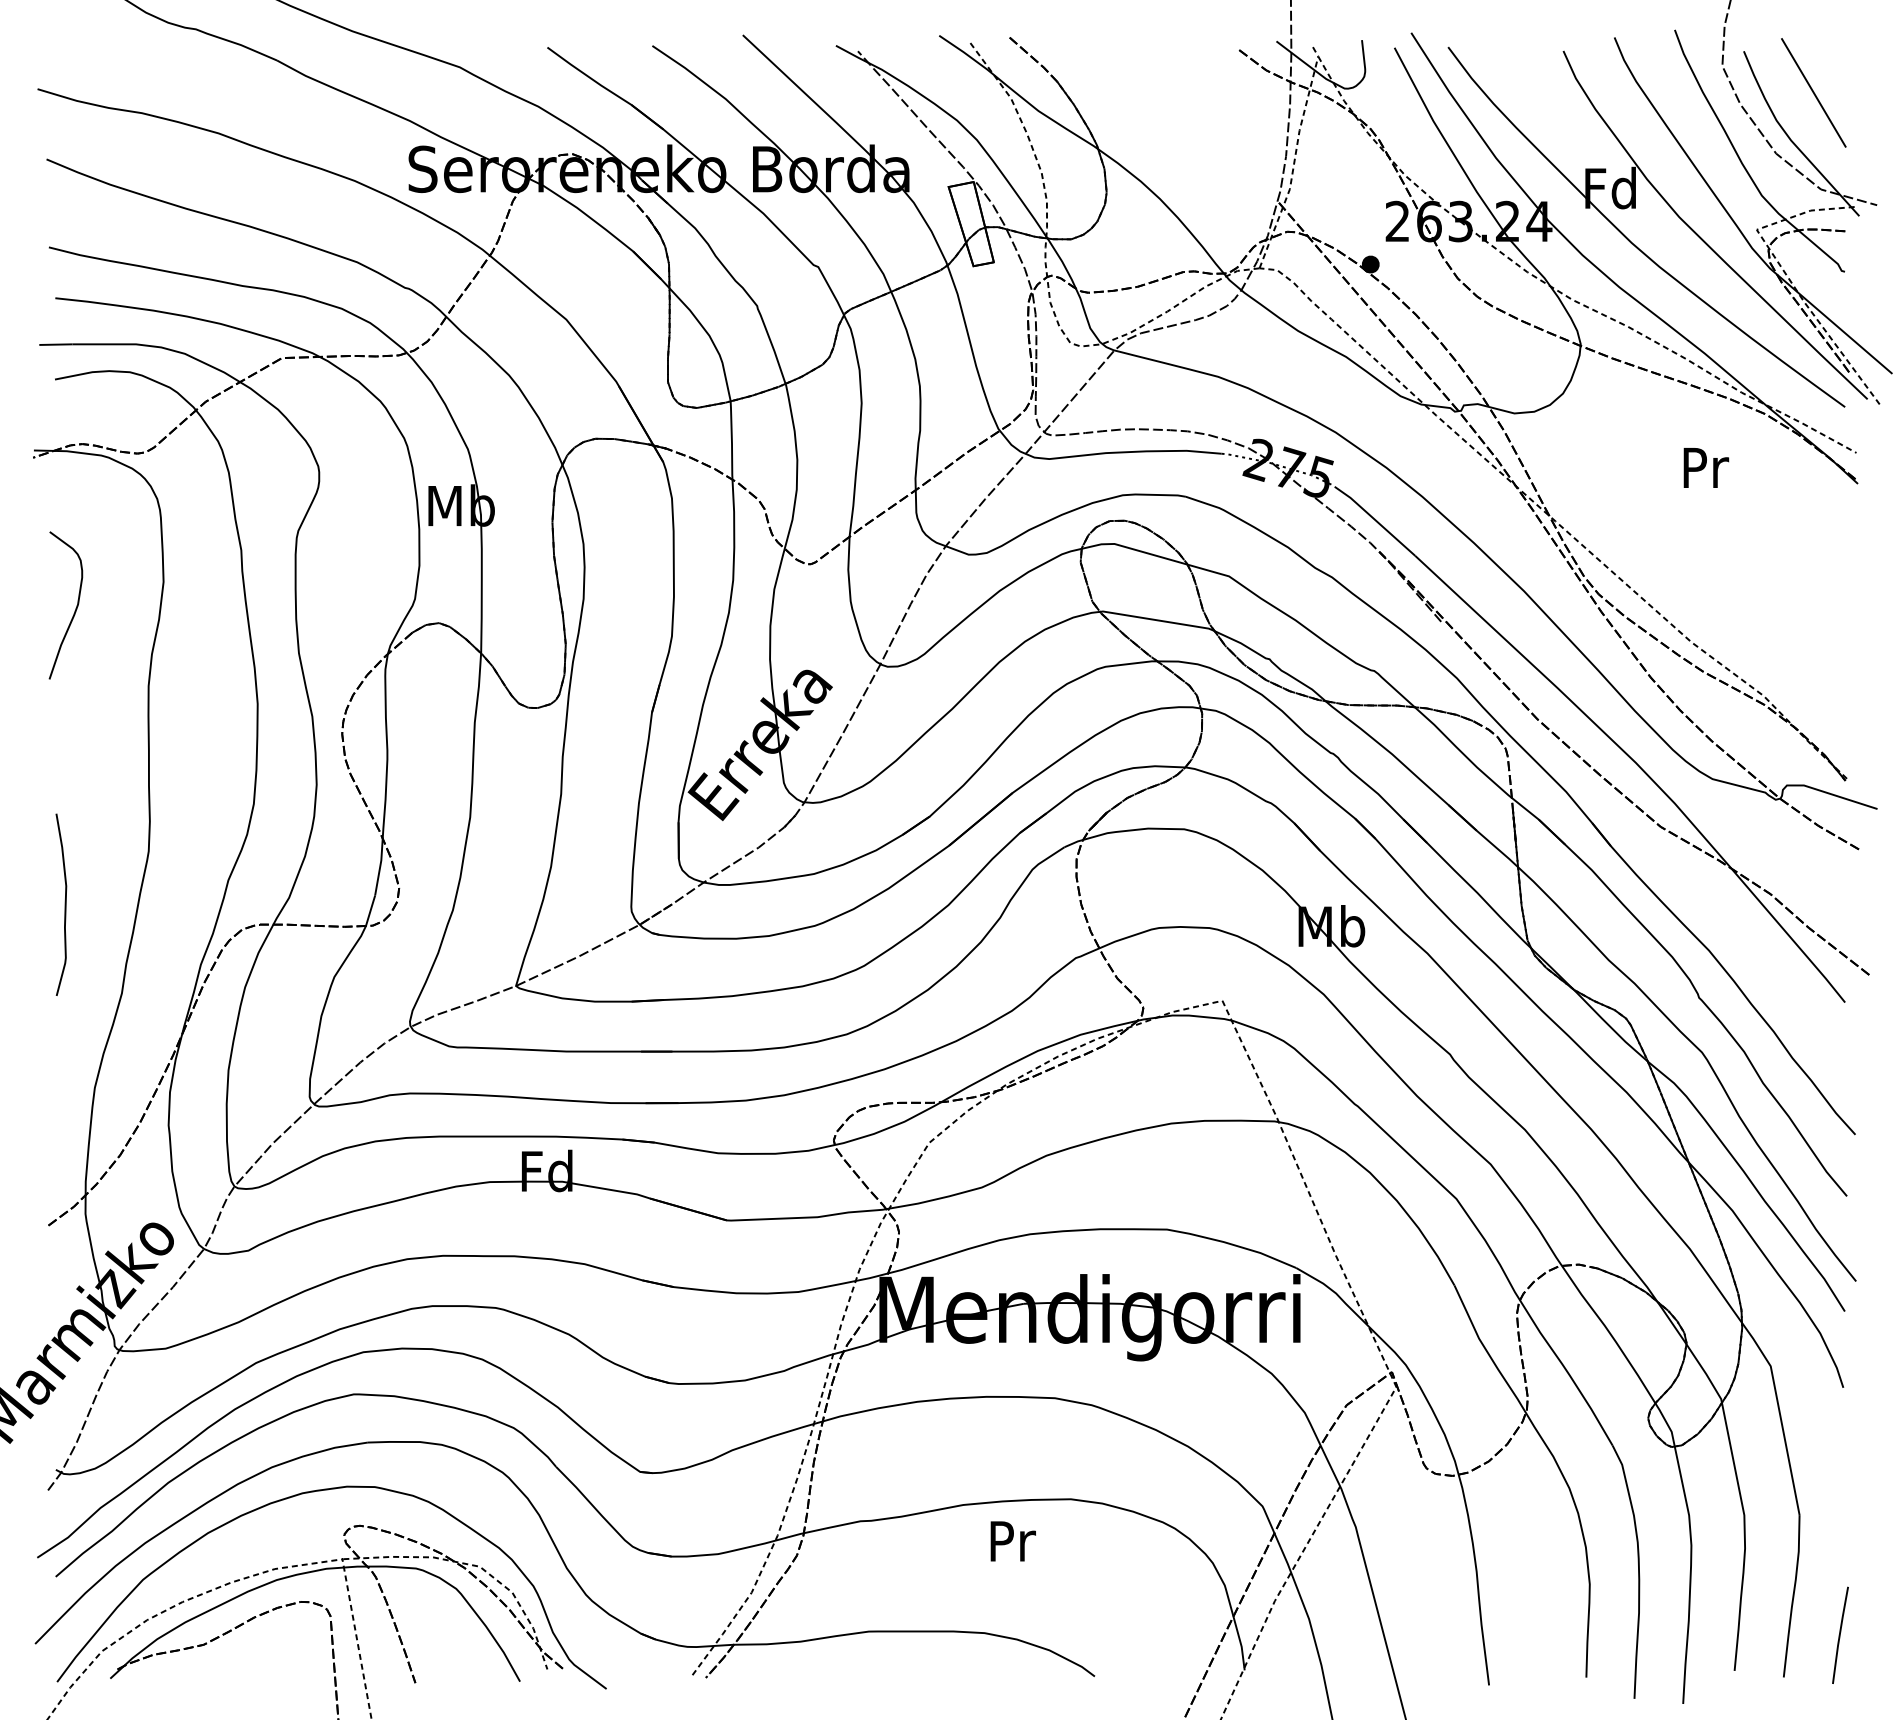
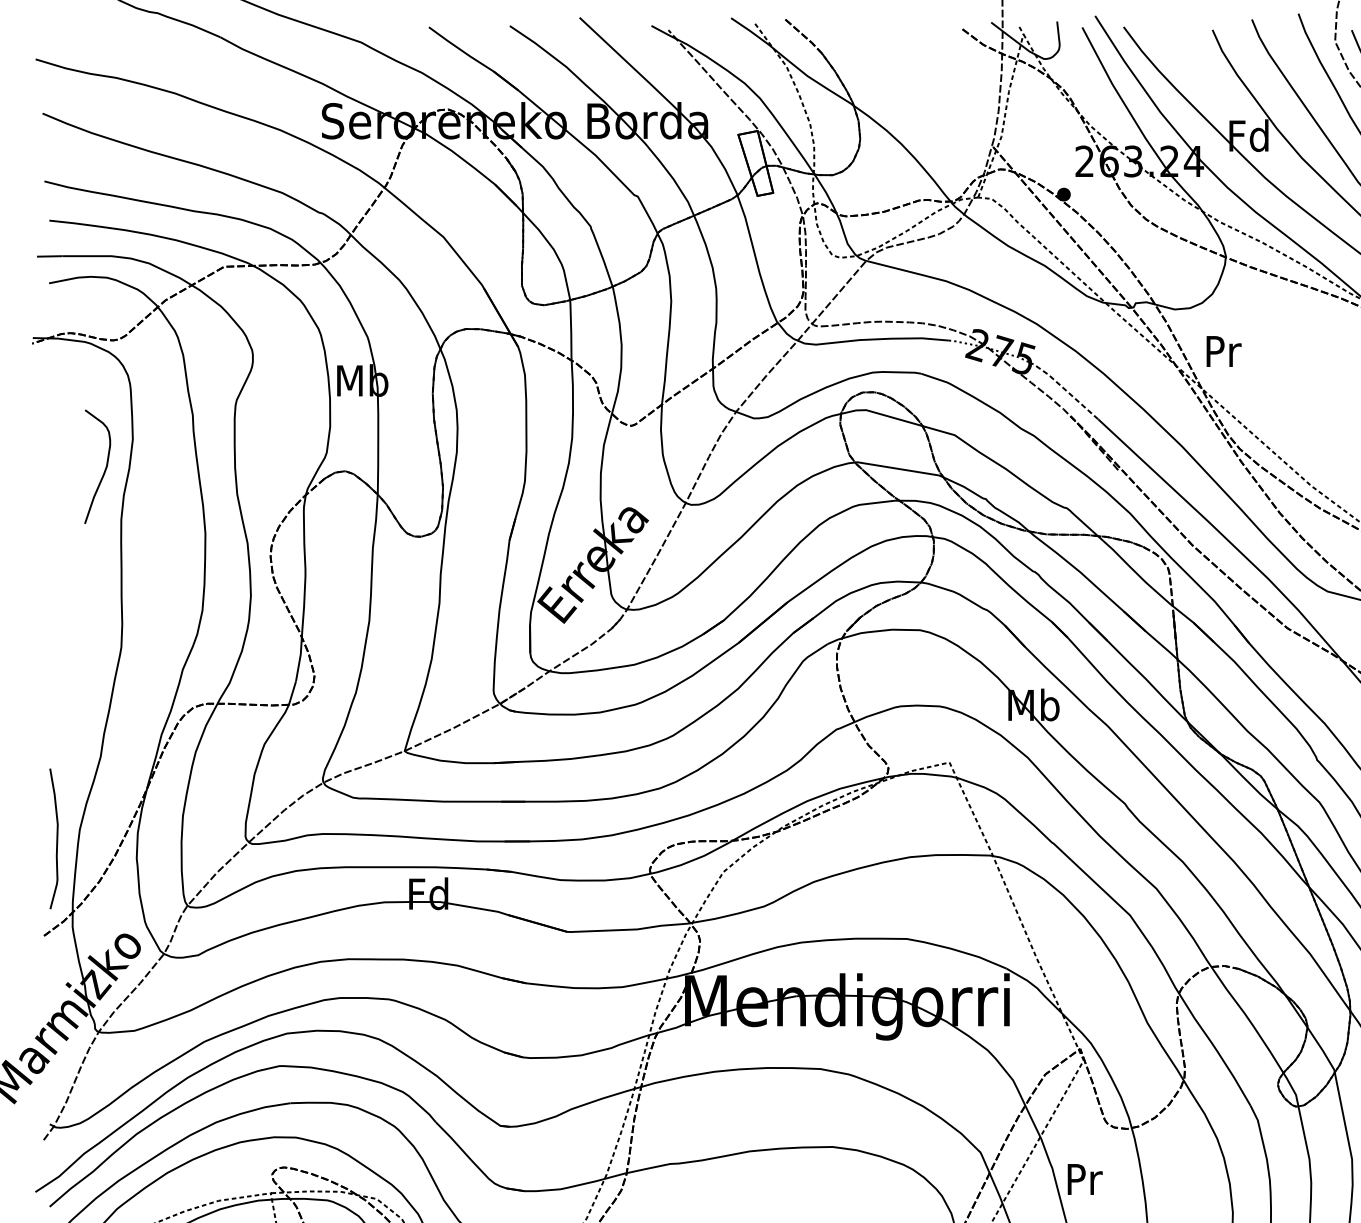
text: (1706, 467) -> (1224, 351), moved
line: (1375, 519) -> (1067, 391), solid -> dashed
curve: (74, 610) -> (104, 470), moved
curve: (64, 904) -> (56, 838), moved
text: (1012, 1541) -> (1084, 1179), moved

